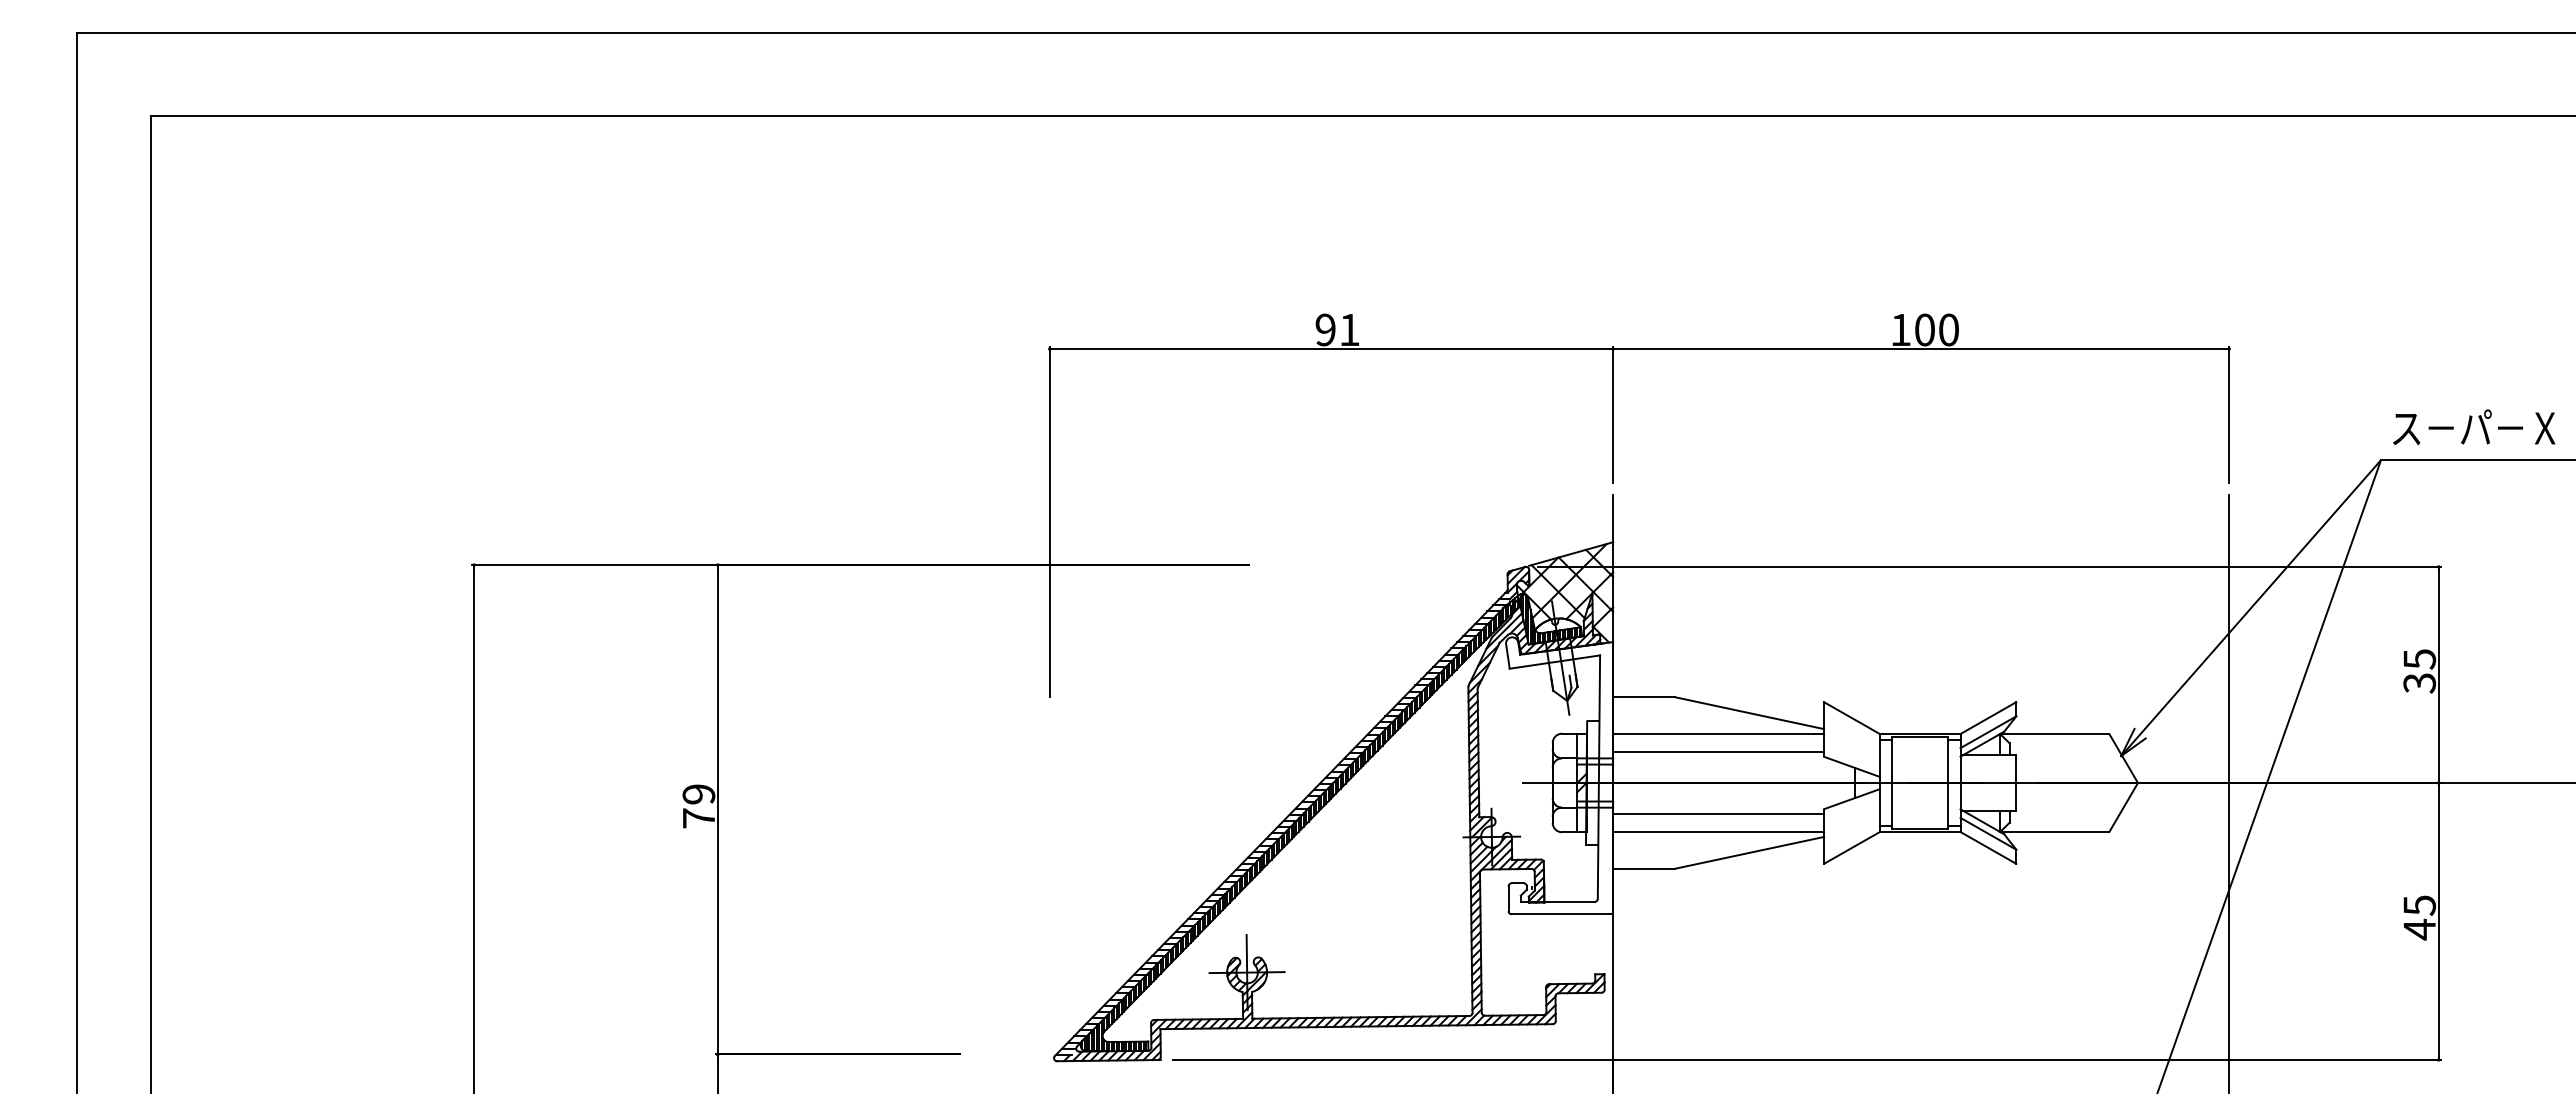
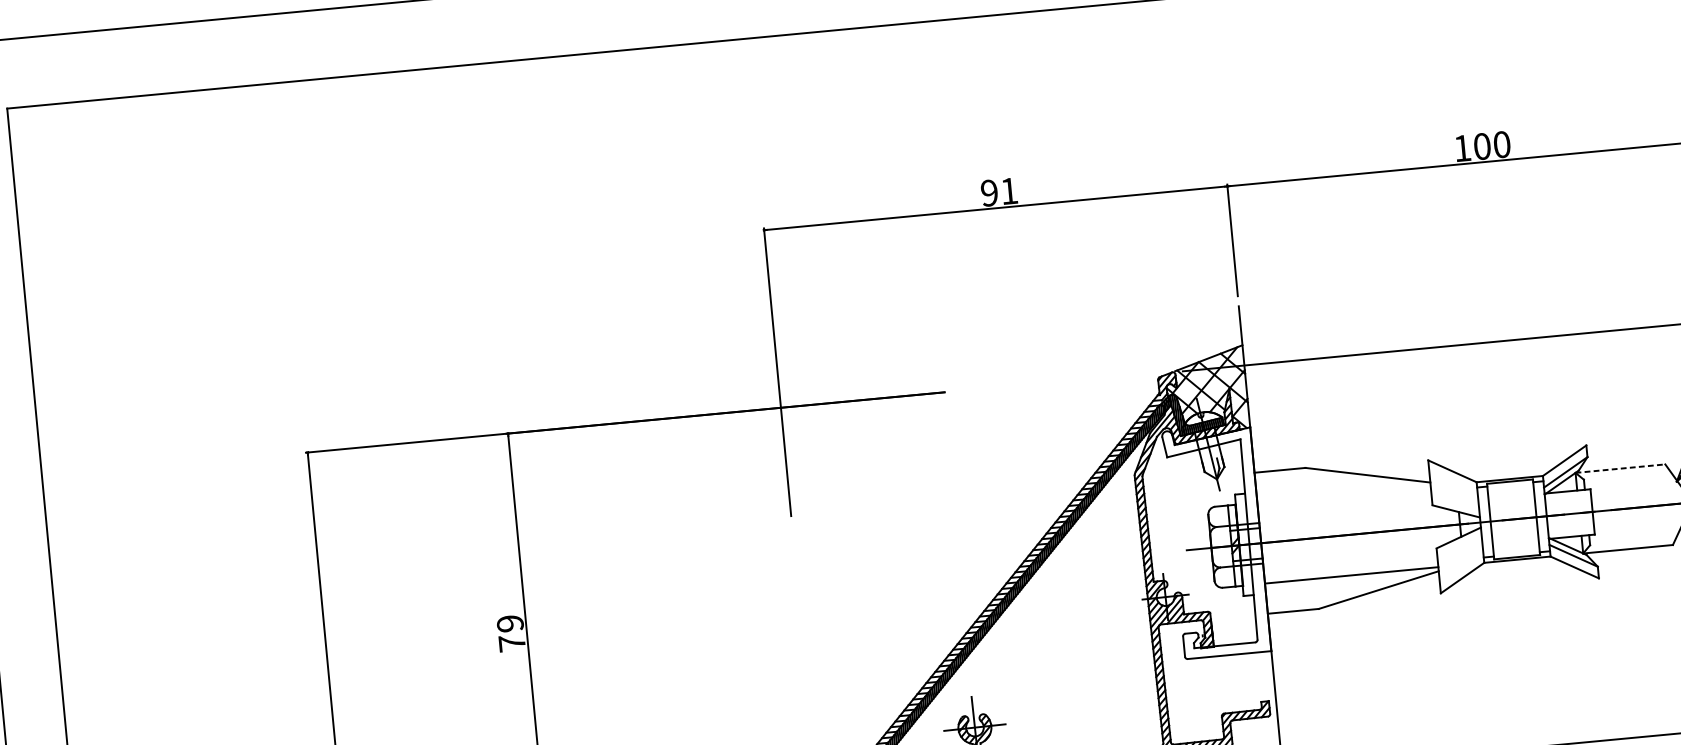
line: (1718, 734) -> (1343, 495), removed
line: (2054, 734) -> (1620, 469), solid -> dashed
line: (1718, 752) -> (1345, 509), removed
line: (1718, 813) -> (1350, 560), removed

